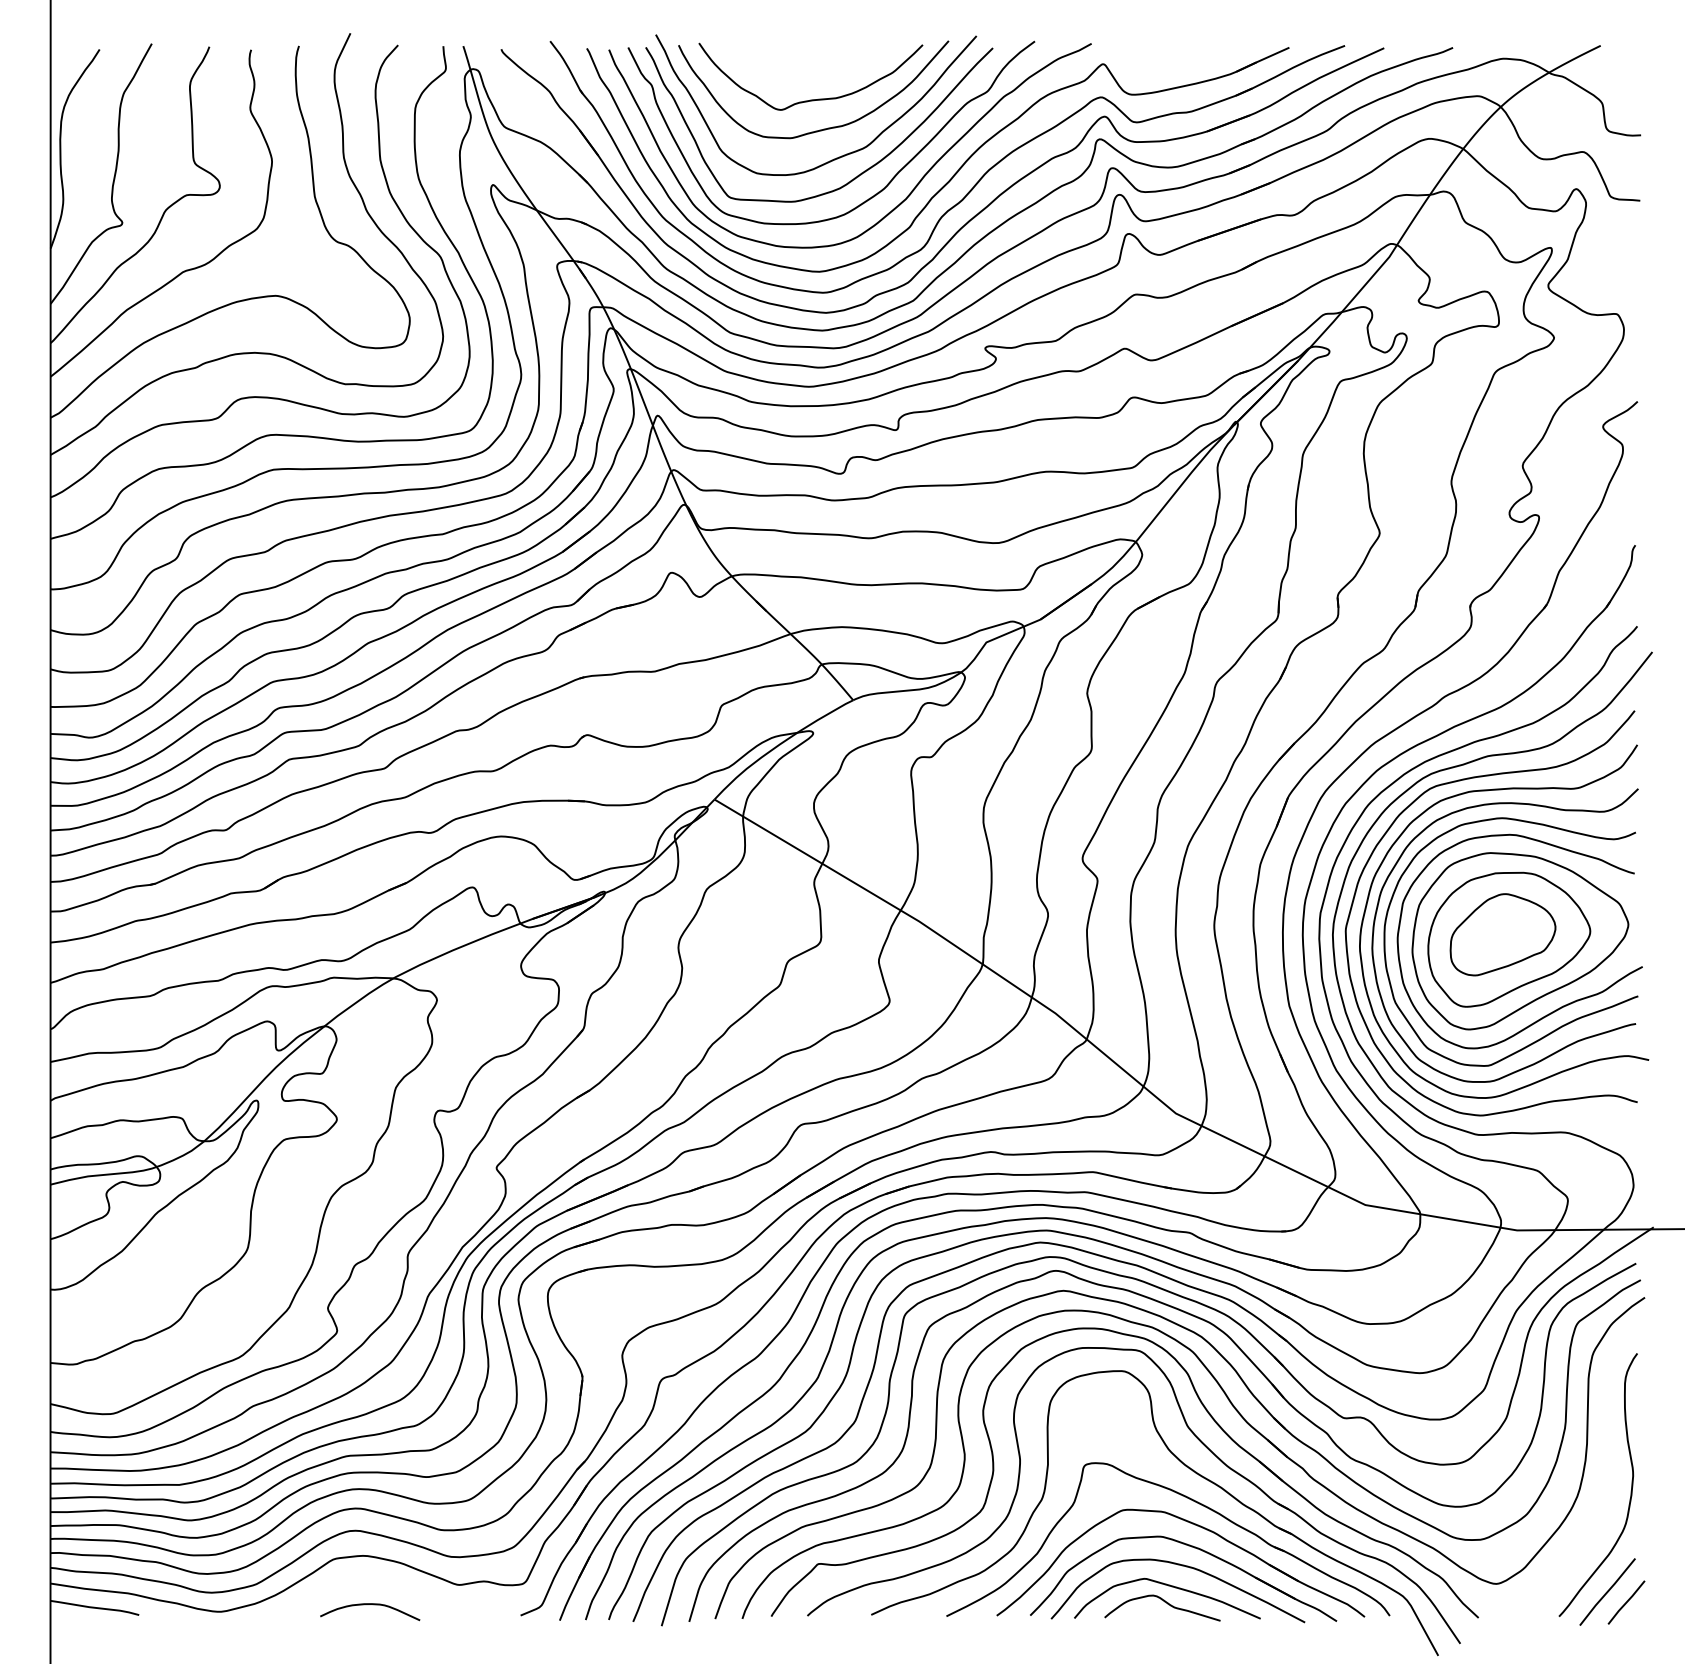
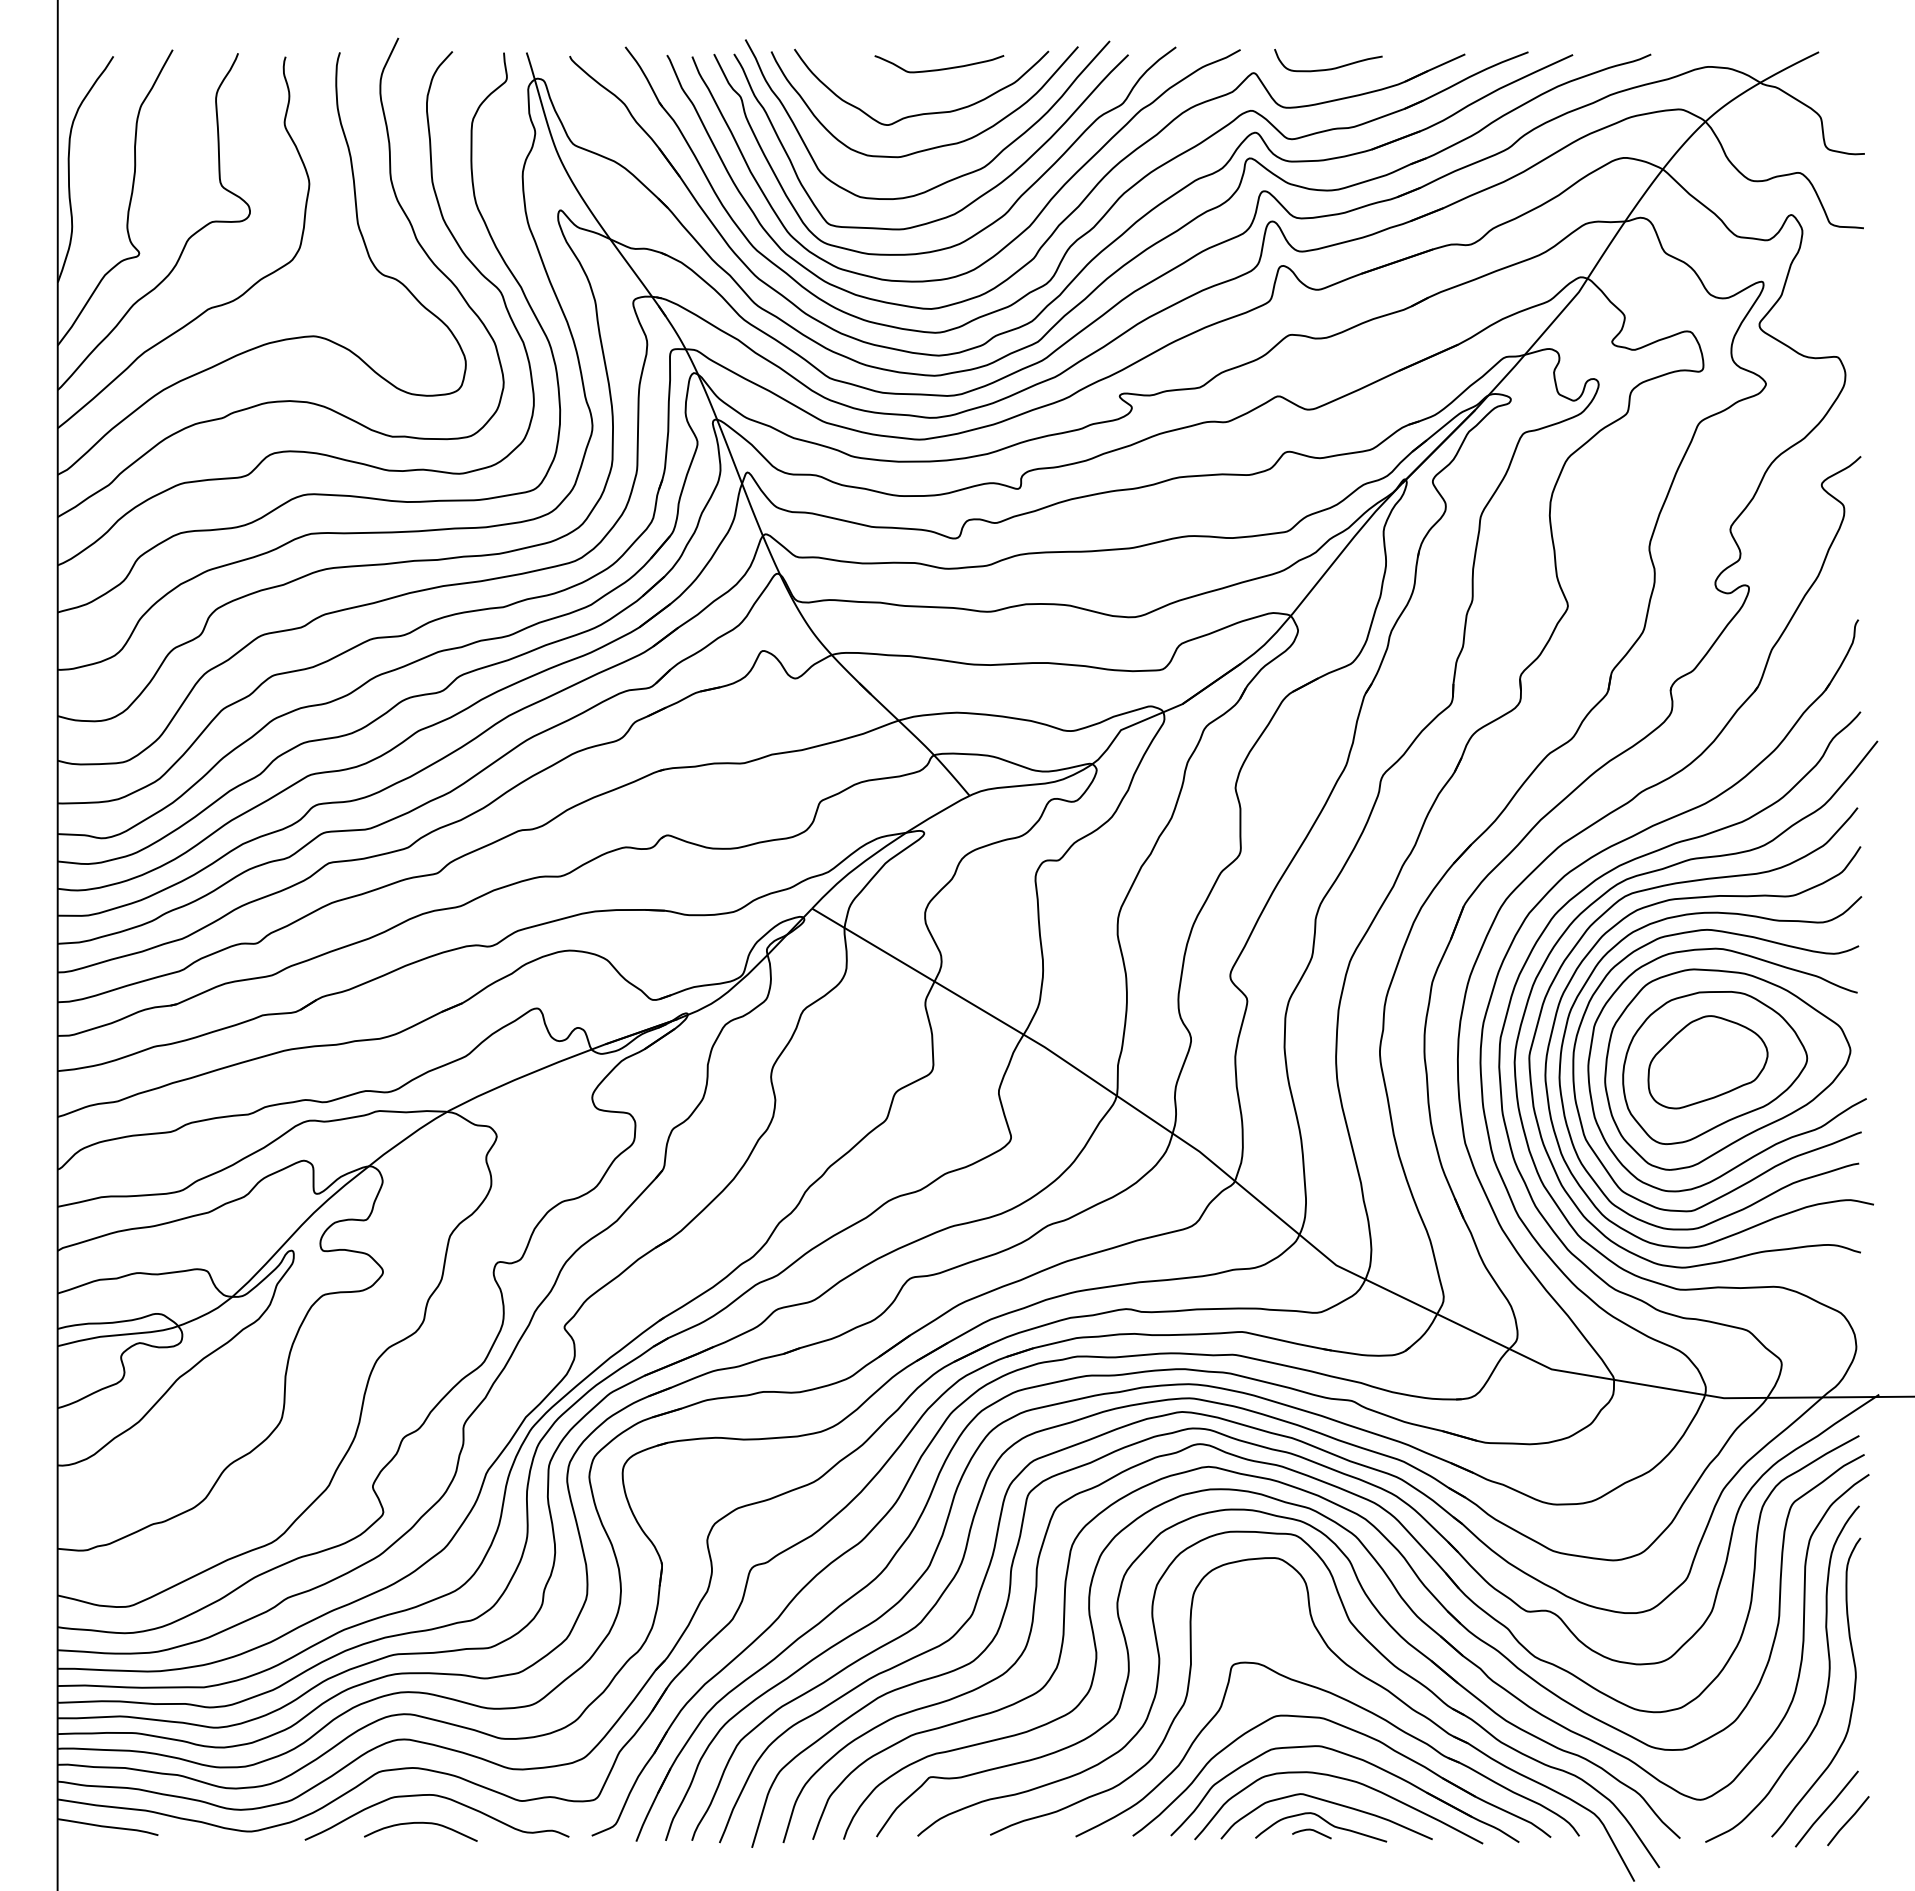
curve: (827, 60) -> (940, 68), added
curve: (1169, 60) -> (1328, 68), added
curve: (1608, 1478) -> (1827, 1680), added
curve: (386, 1581) -> (439, 1797), added
curve: (1155, 1611) -> (1313, 1831), added

